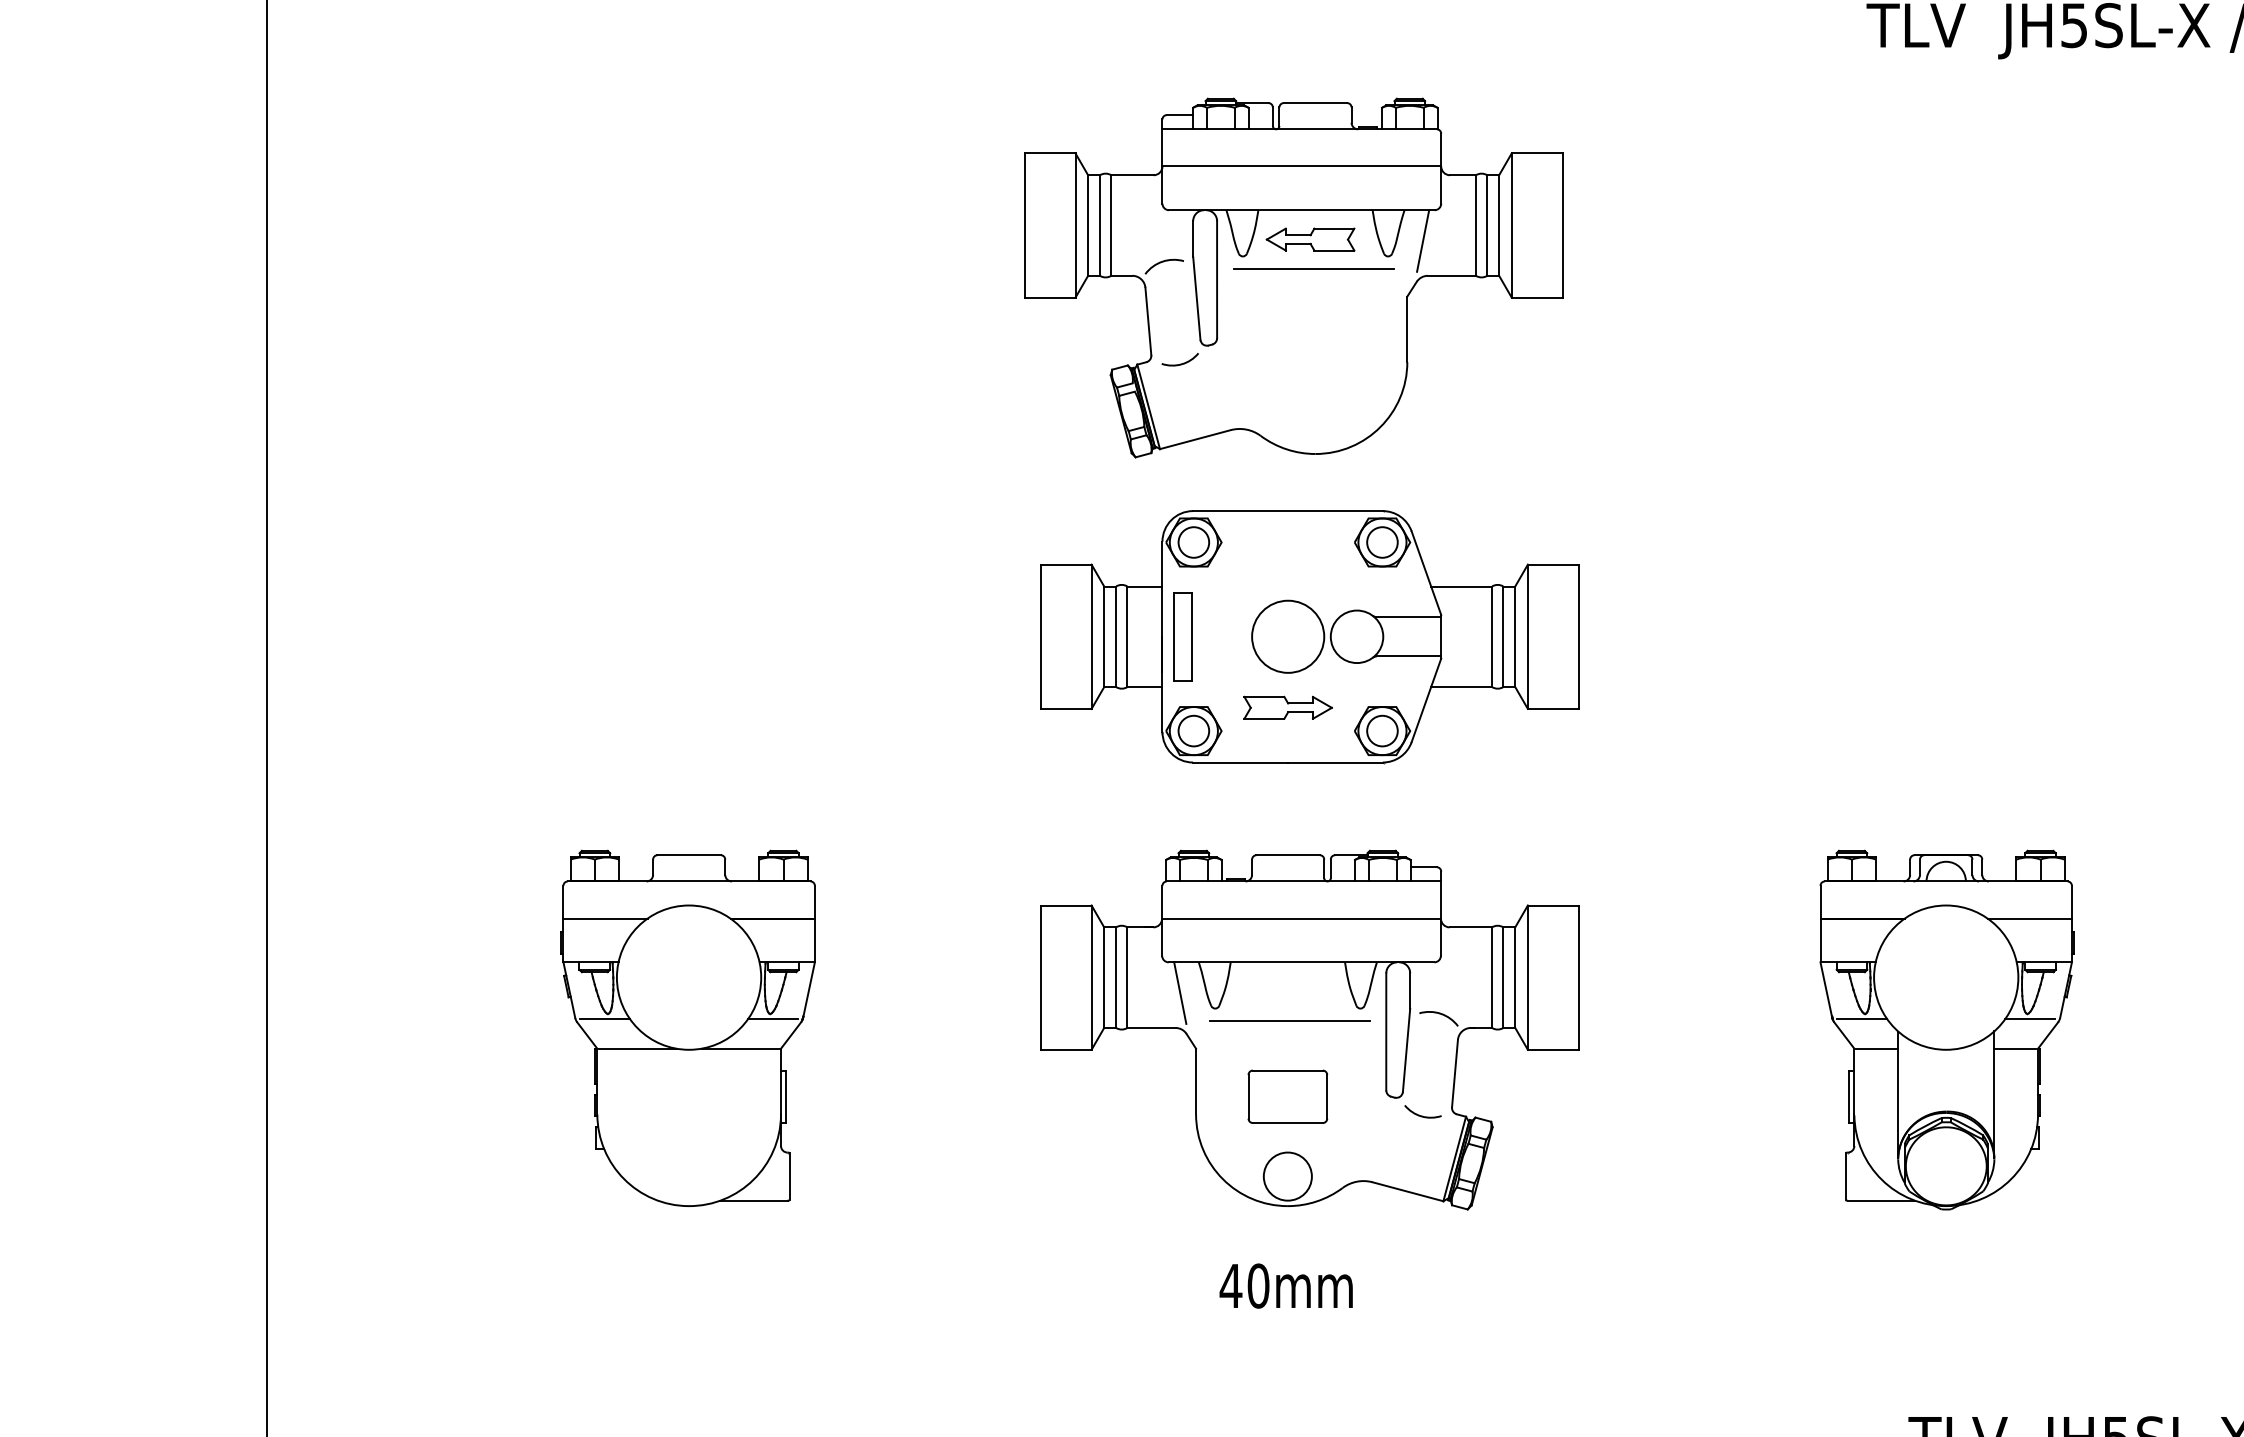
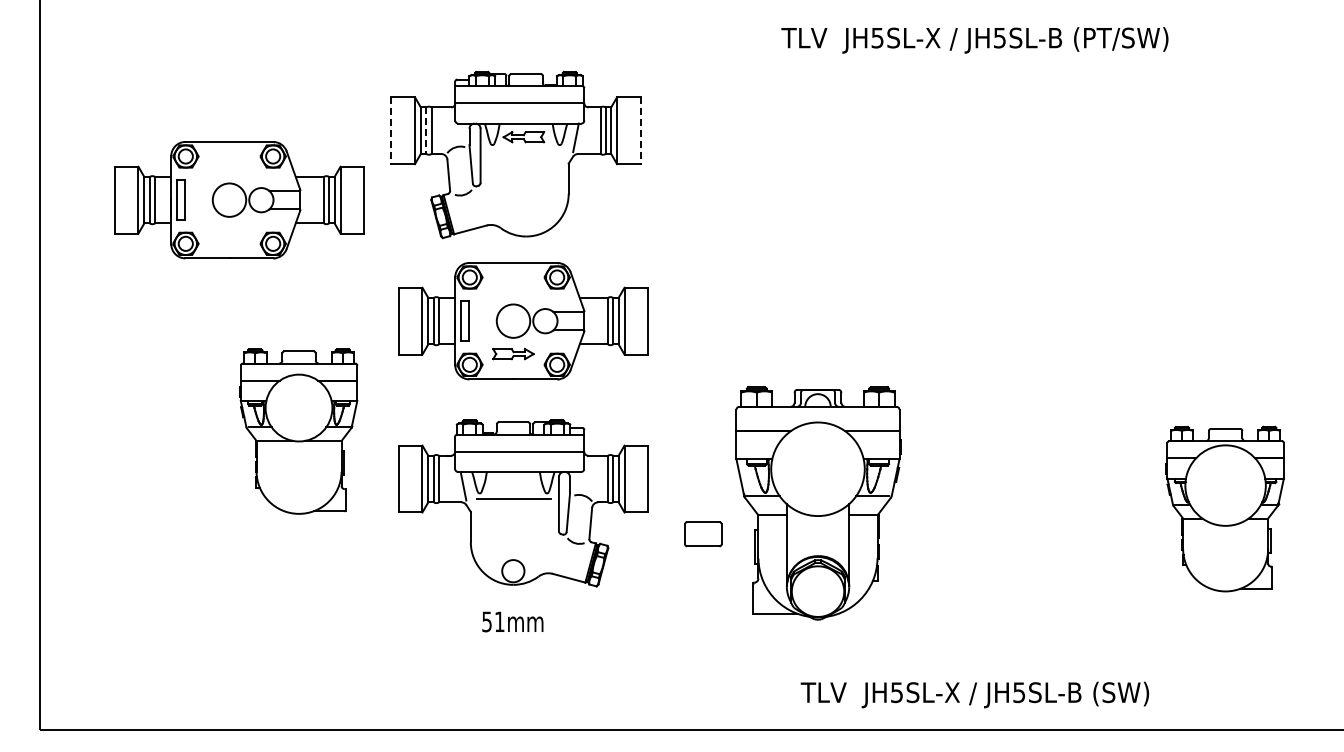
line: (1024, 227) -> (391, 131), solid -> dashed
line: (1100, 227) -> (426, 131), solid -> dashed
line: (1562, 227) -> (640, 131), solid -> dashed
line: (1314, 268) -> (525, 150), removed
part: (696, 376) -> (239, 200), added
part: (687, 1028) -> (298, 431), moved
part: (1946, 1030) -> (818, 503), size x1.4
part: (1288, 1097) -> (703, 534), moved
text: (1242, 1285) -> (492, 621), 40mm -> 51mm

